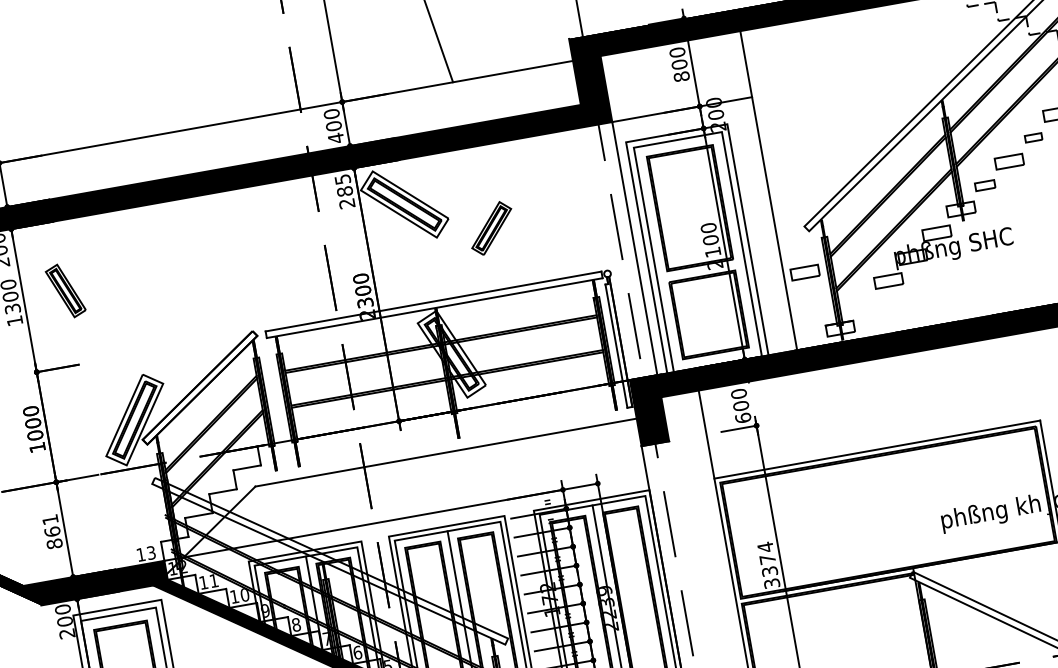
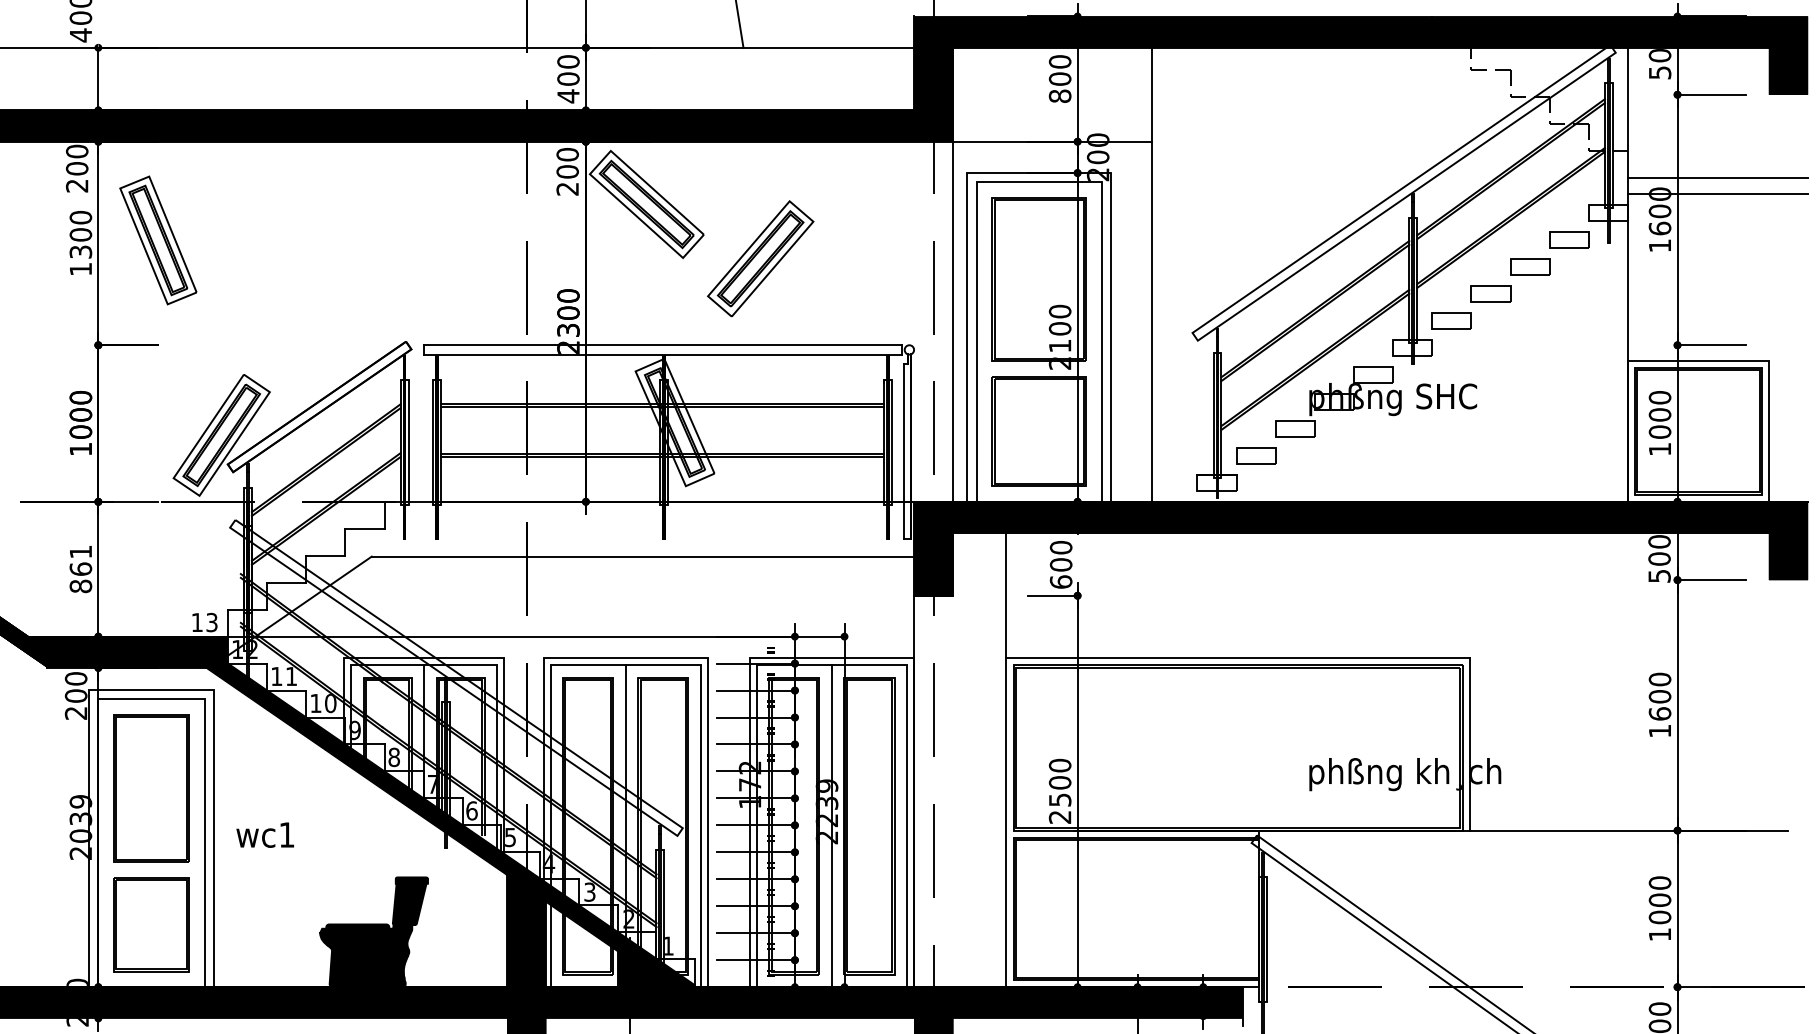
part: (1033, 137) -> (1530, 266), size x1.67
text: (343, 184) -> (567, 162), 285 -> 200
part: (984, 185) -> (1451, 320), size x1.43
part: (491, 228) -> (760, 258), size x1.67
part: (805, 272) -> (1256, 455), moved
part: (65, 291) -> (158, 240), size x1.67
text: (768, 564) -> (1059, 790), 3374 -> 2500

